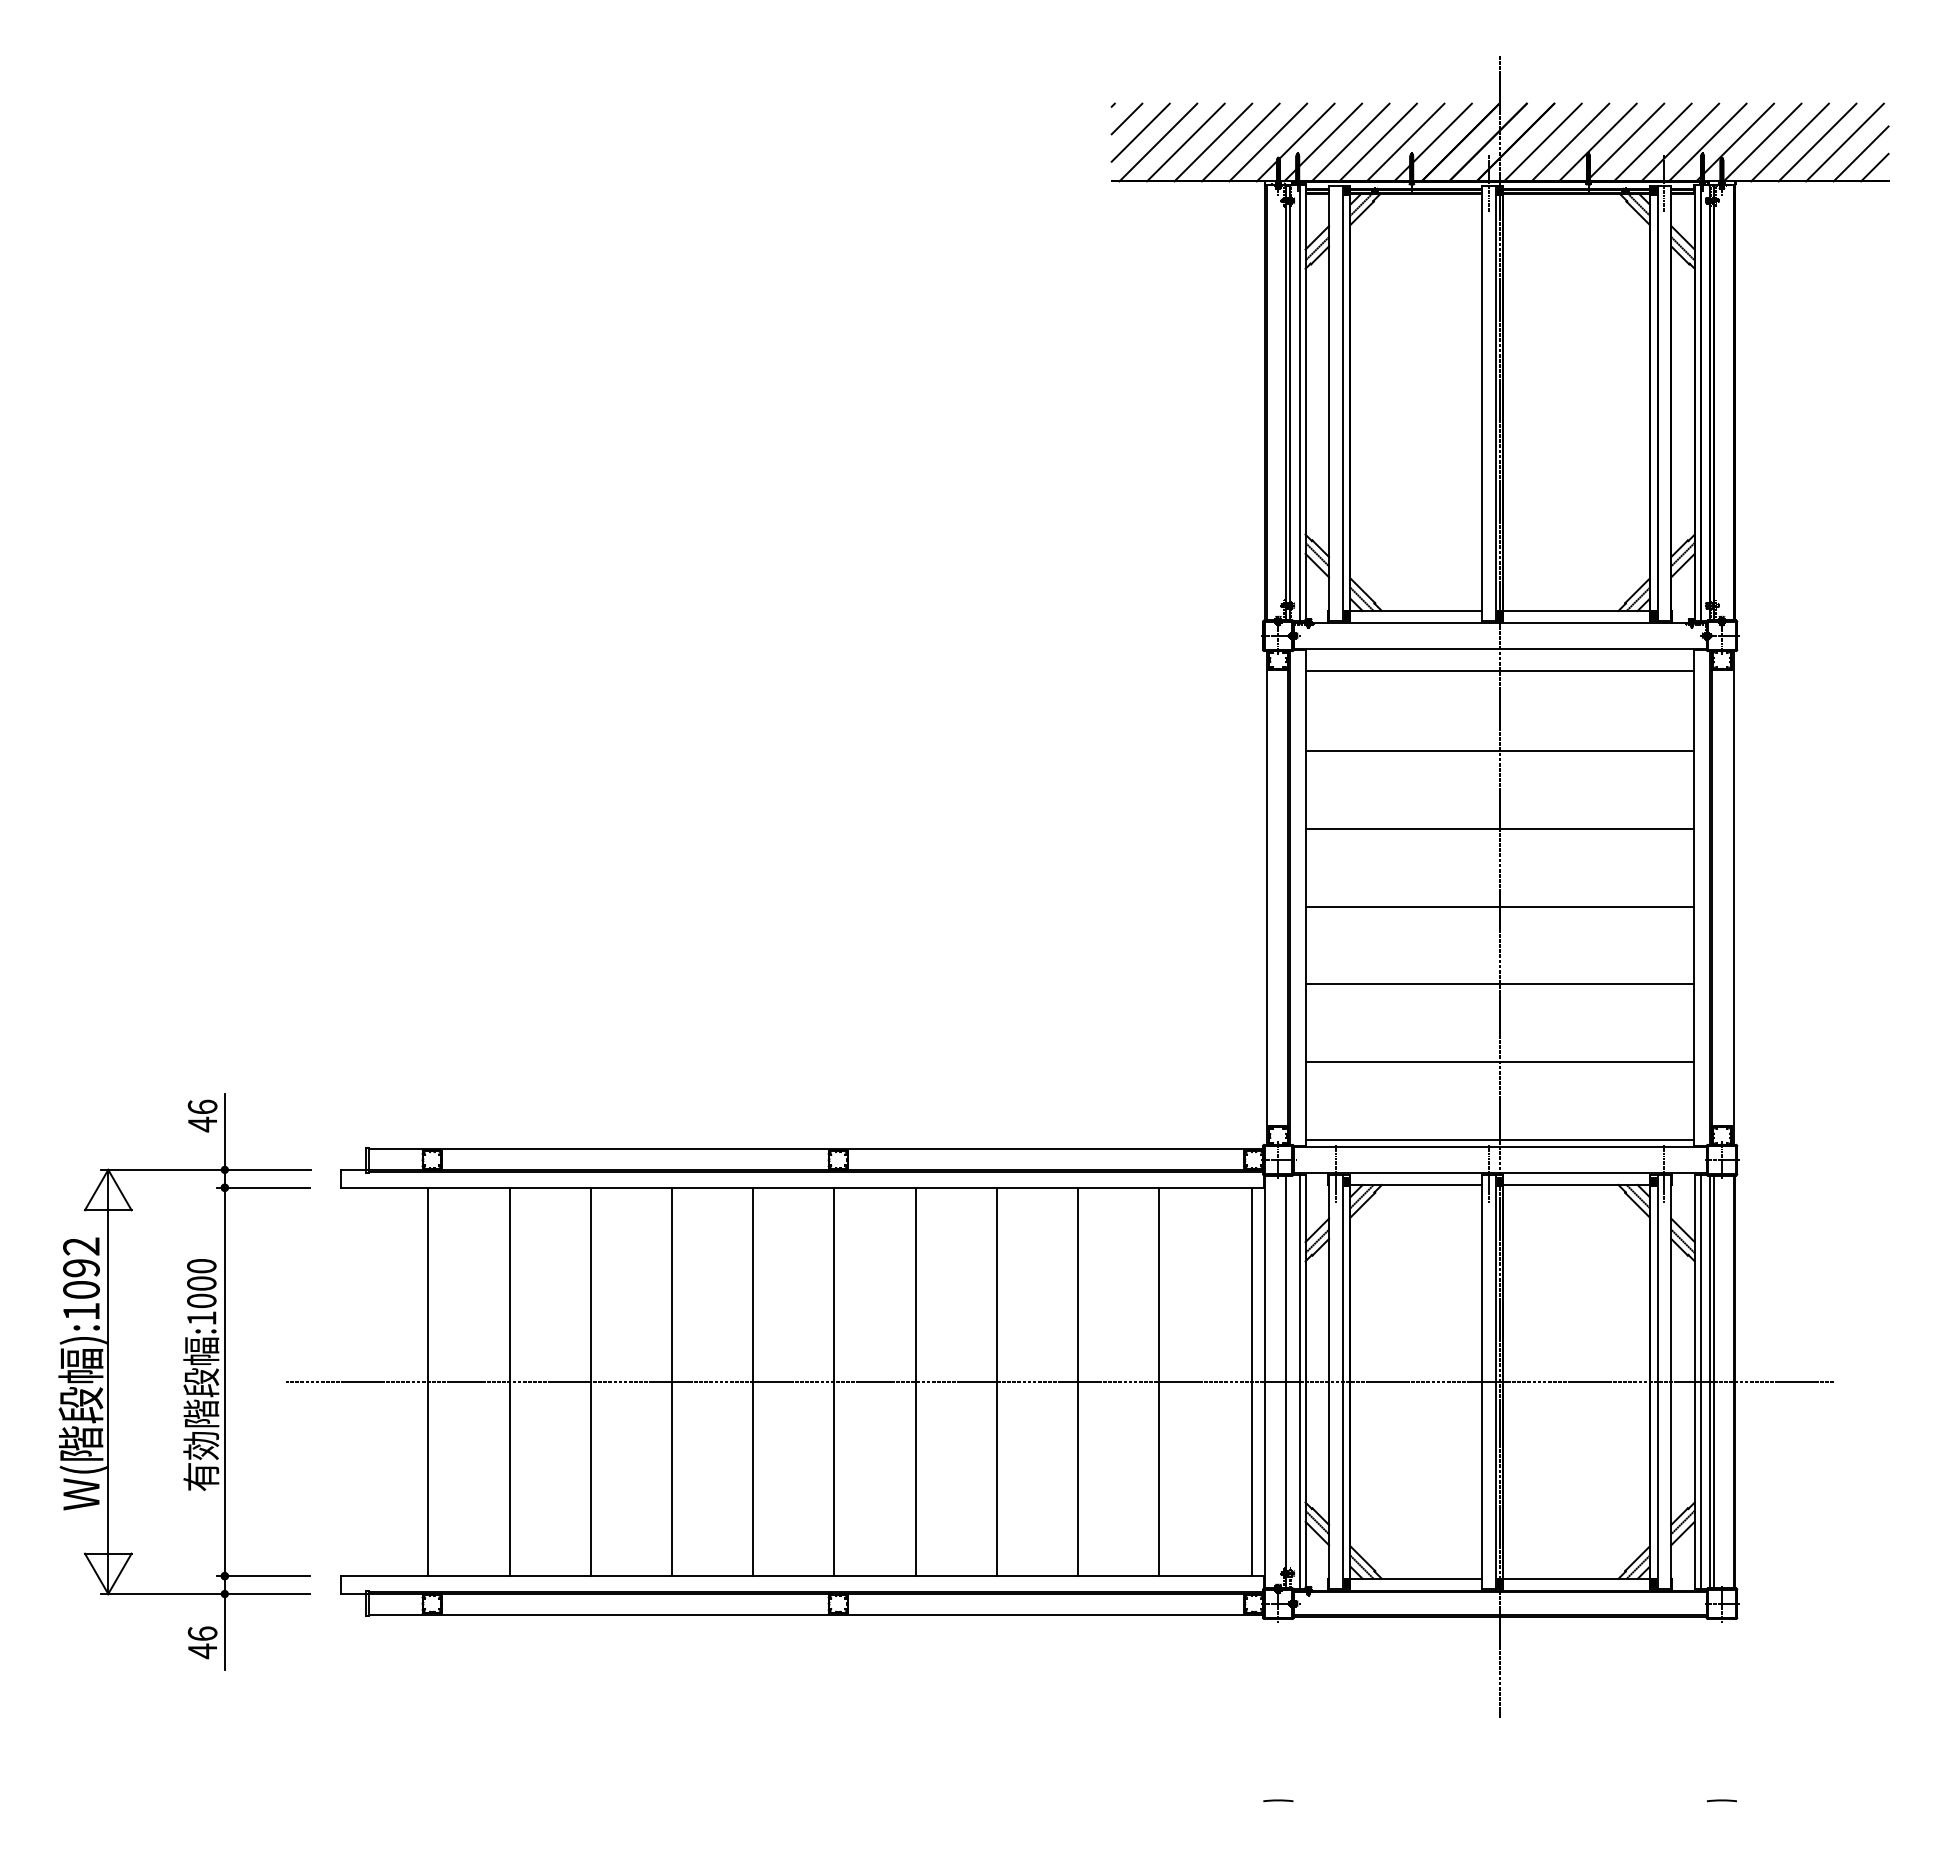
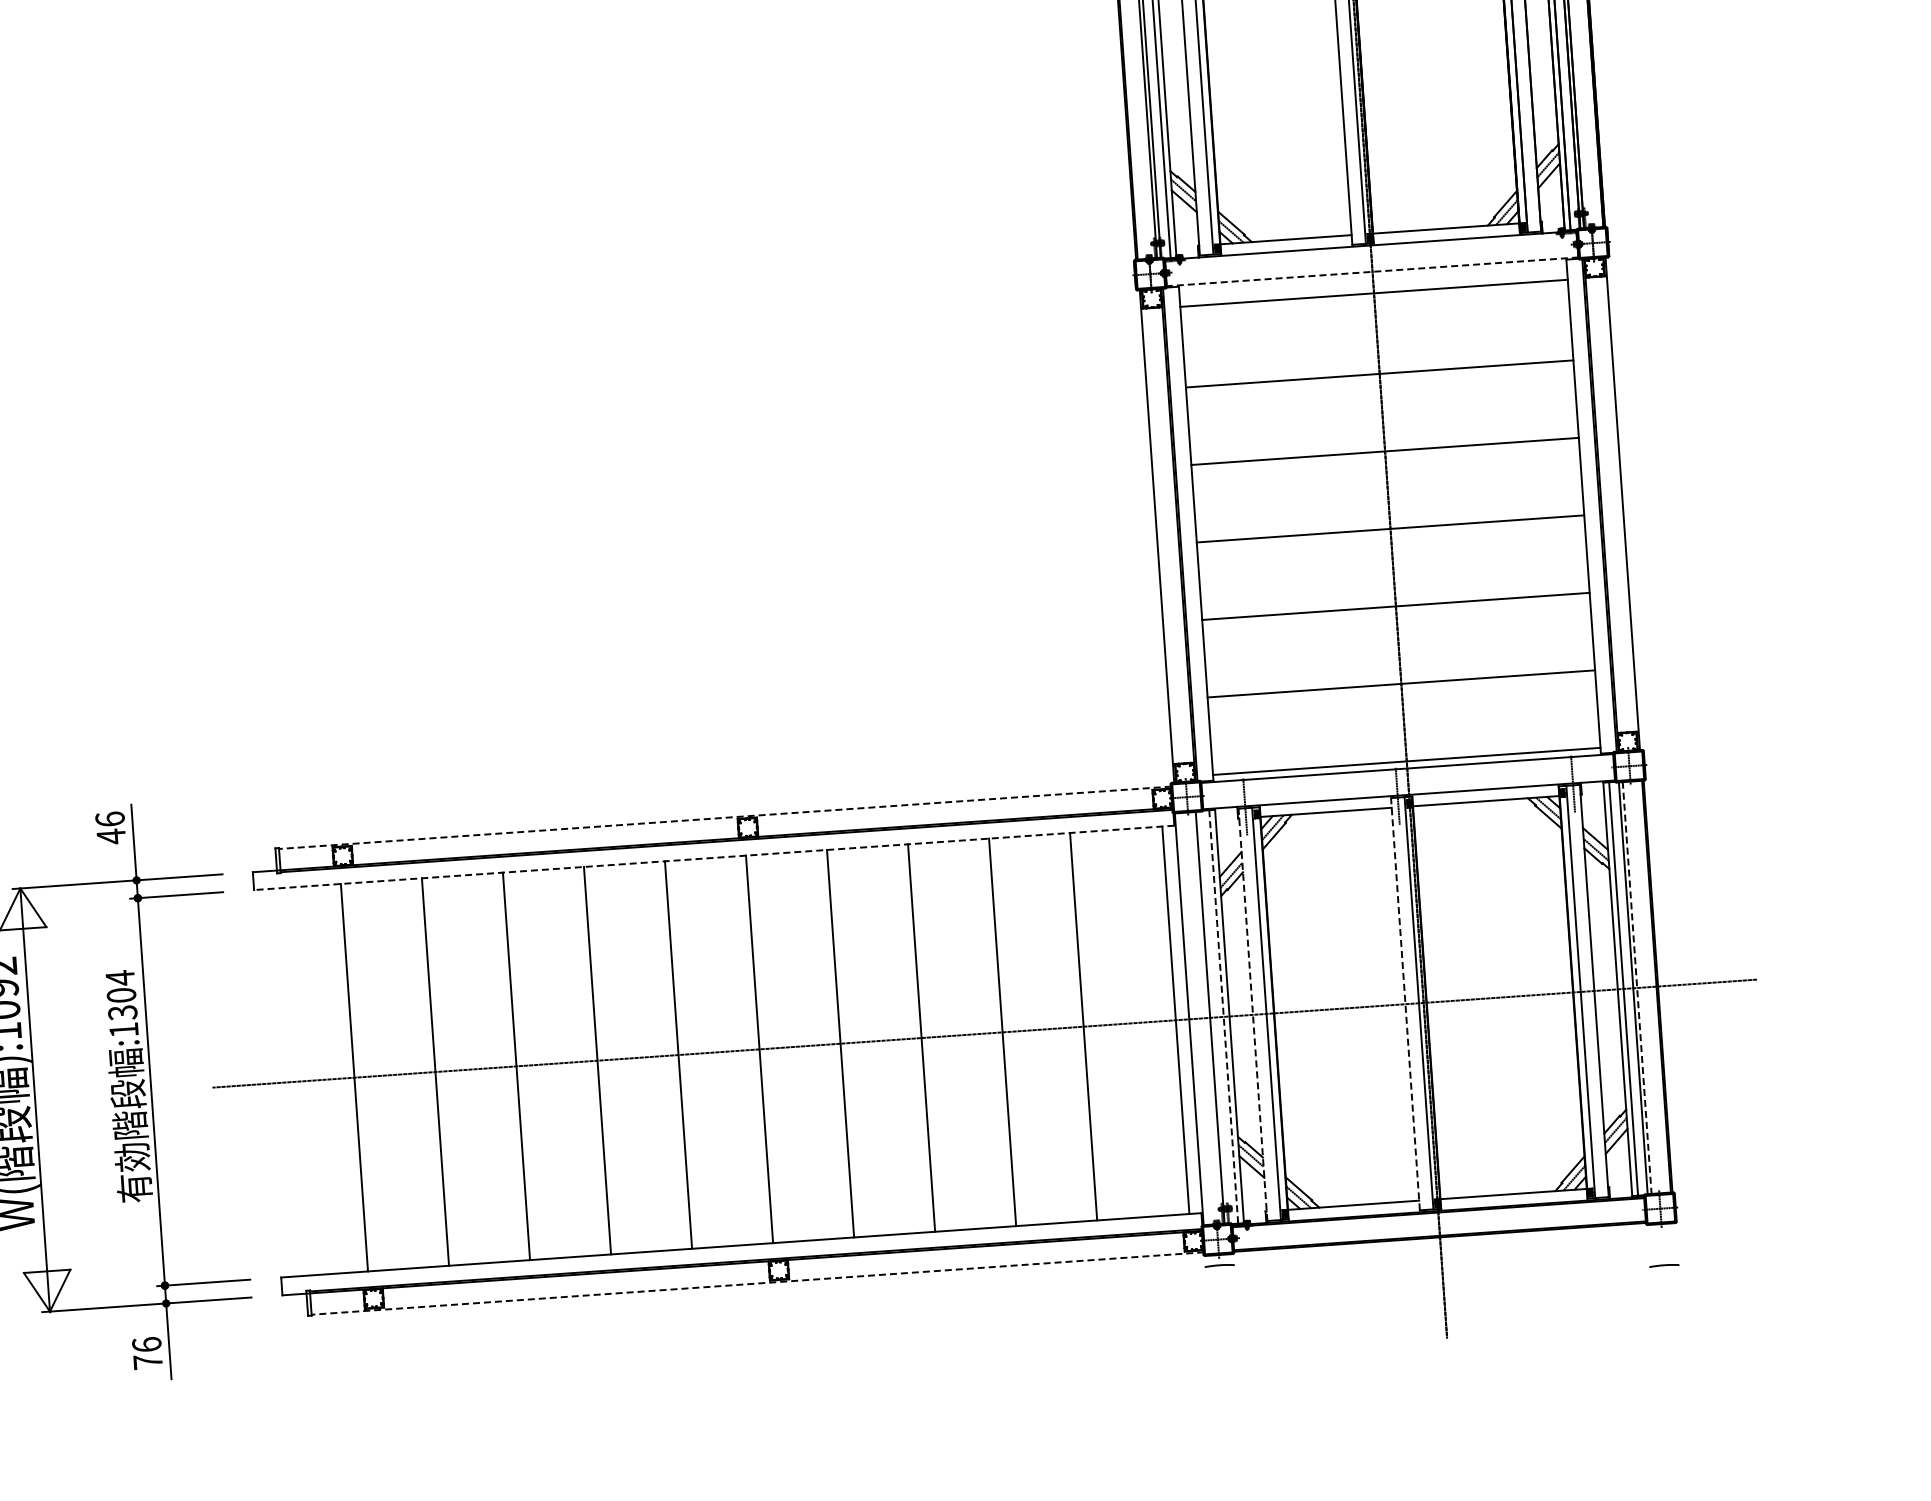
line: (1500, 649) -> (1372, 272), solid -> dashed
line: (815, 1148) -> (724, 817), solid -> dashed
line: (802, 1187) -> (714, 857), solid -> dashed
text: (201, 1283) -> (121, 995), :1000 -> :1304
line: (1329, 1381) -> (1253, 1014), solid -> dashed
line: (1481, 1381) -> (1405, 1003), solid -> dashed
line: (1714, 1381) -> (1637, 987), solid -> dashed
line: (1299, 1382) -> (1223, 1017), solid -> dashed
line: (815, 1615) -> (756, 1283), solid -> dashed
text: (202, 1651) -> (147, 1362), 46 -> 76
line: (1278, 1800) -> (1219, 1265), moved
line: (1721, 1800) -> (1663, 1265), moved

